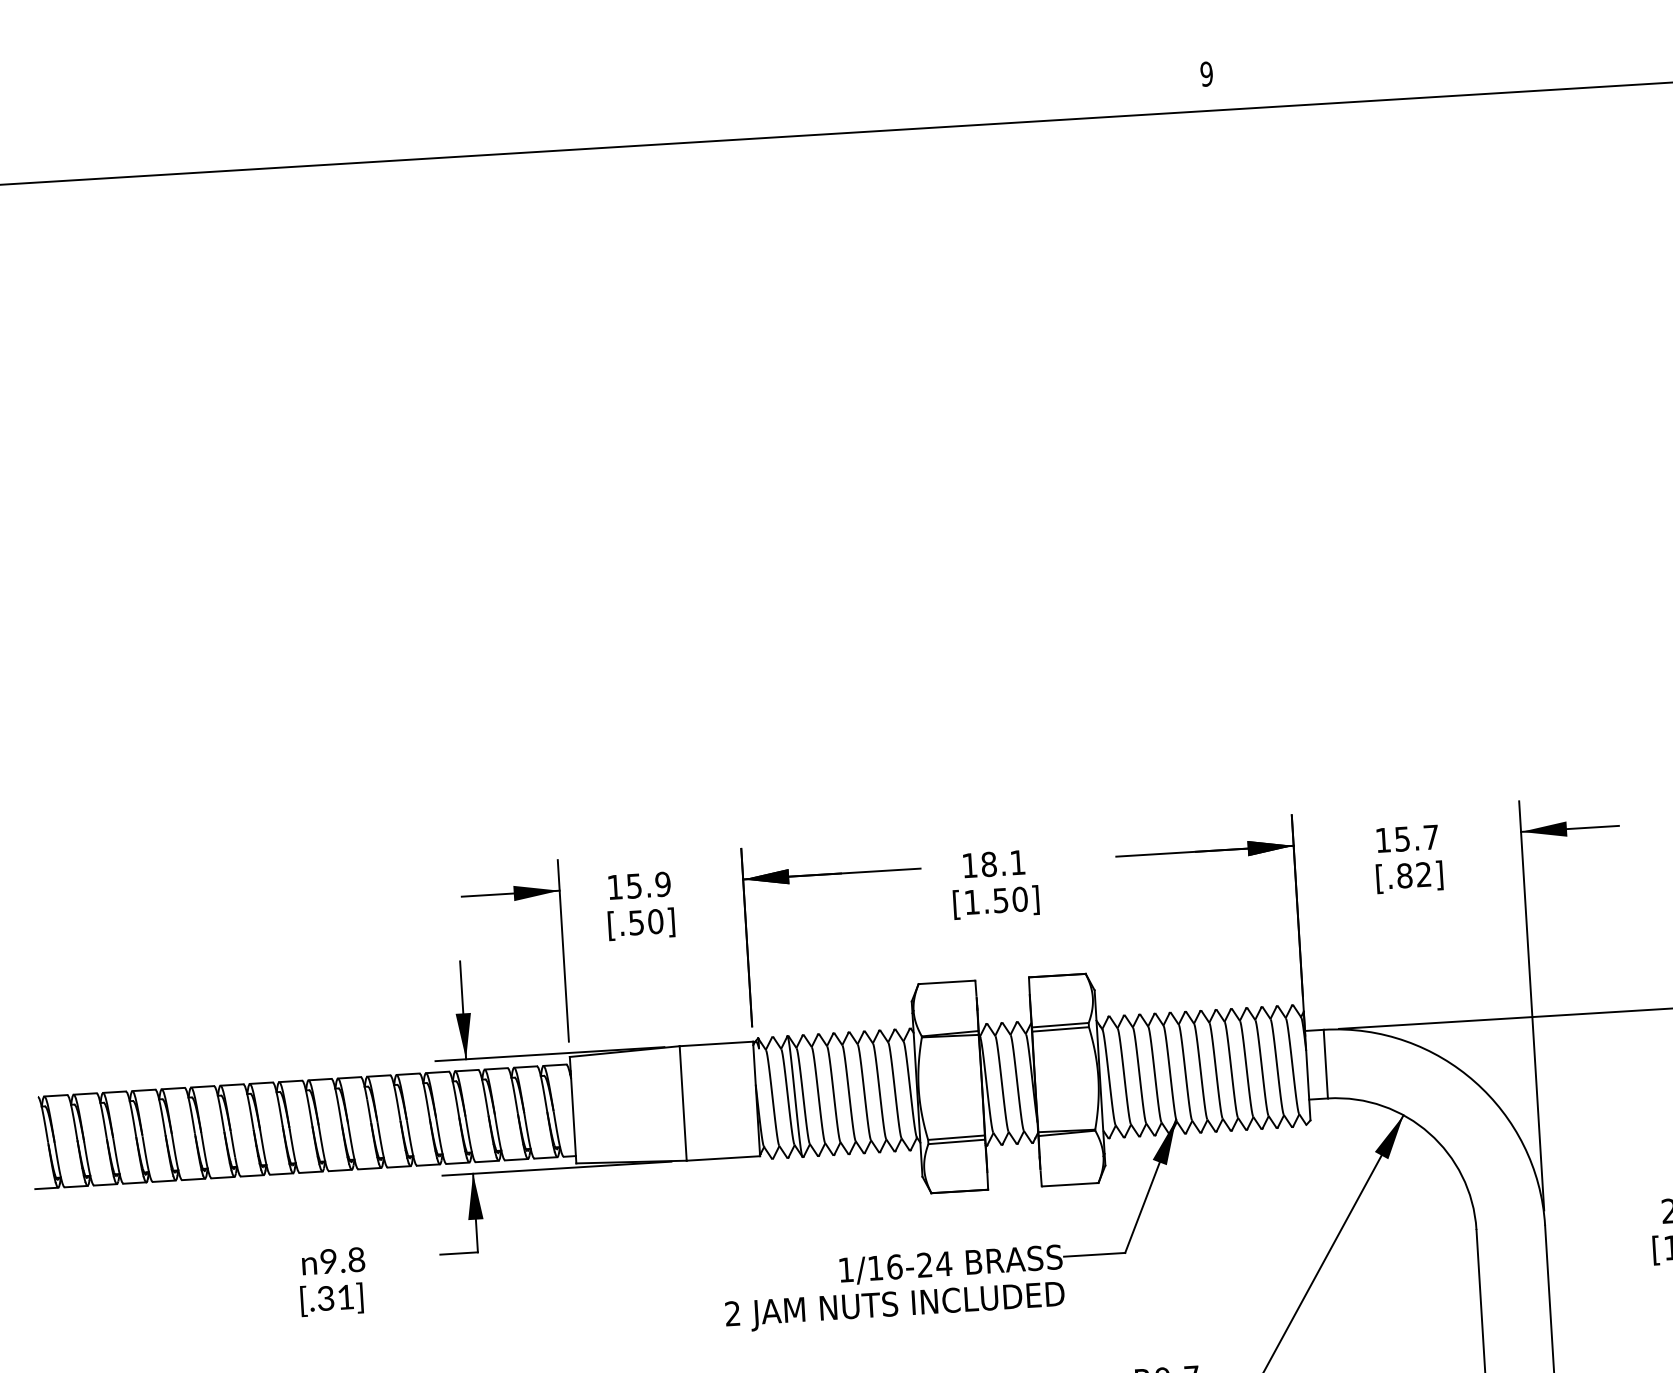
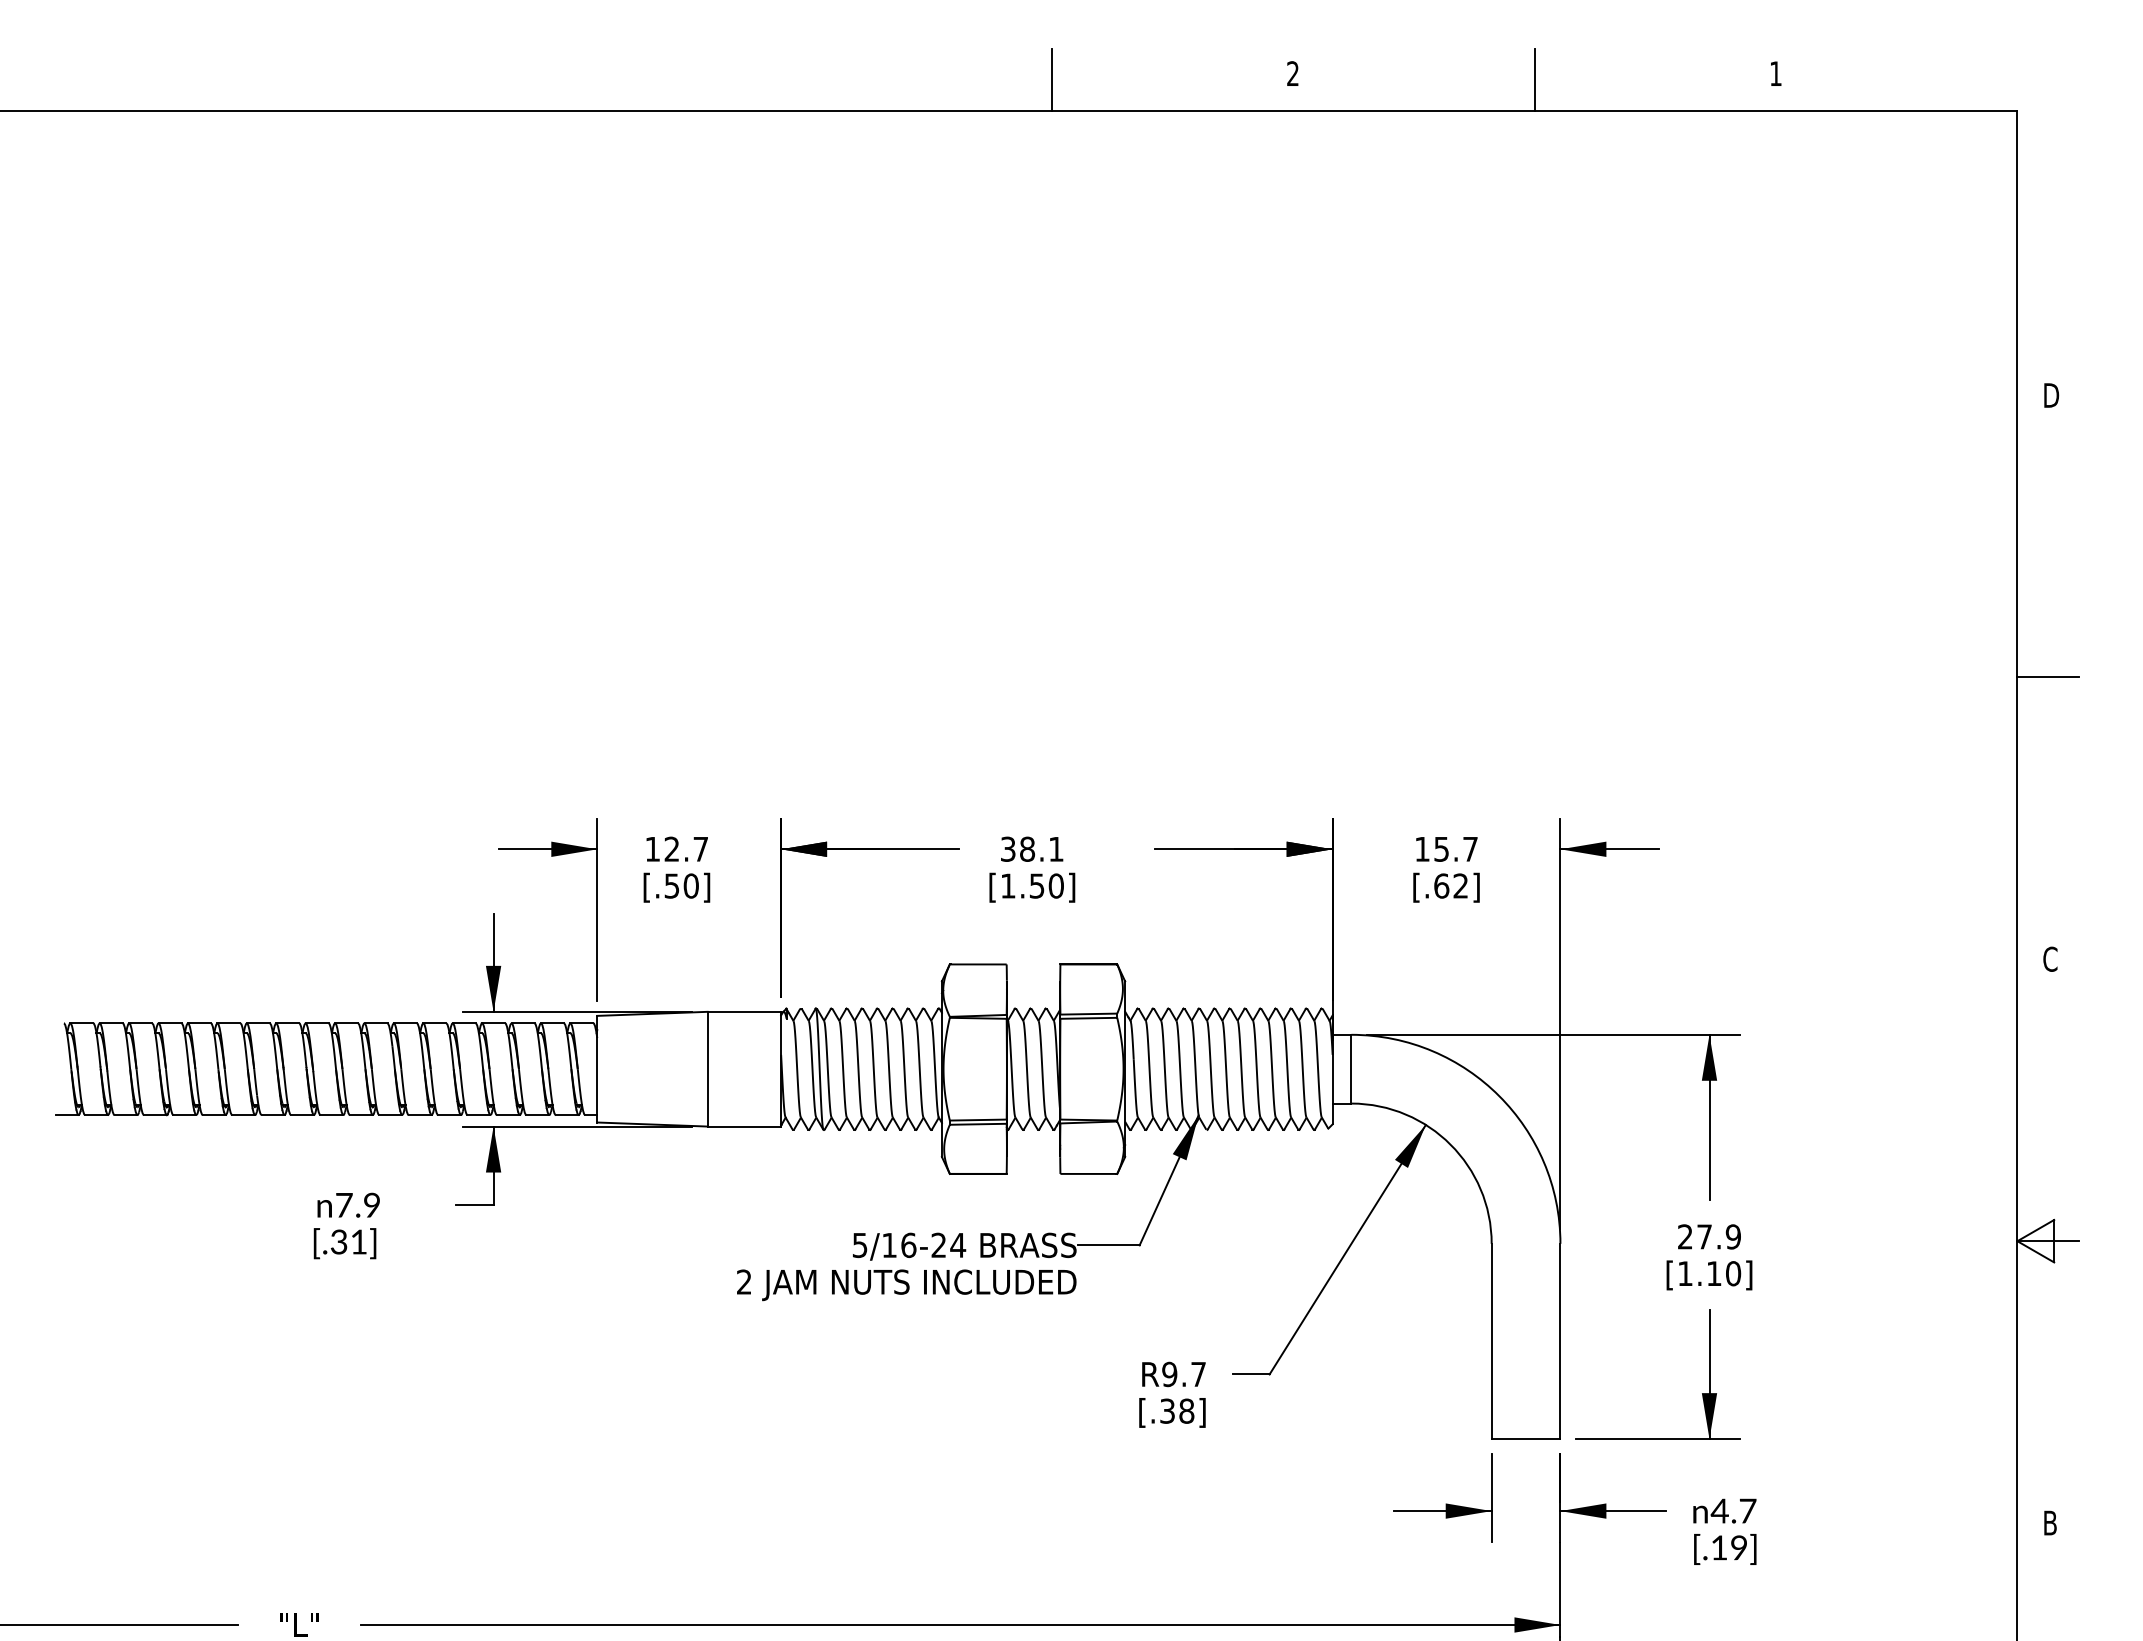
line: (1448, 65) -> (1534, 79), added
text: (1206, 73) -> (1292, 73), 9 -> 2
line: (966, 94) -> (1051, 79), added
text: (970, 864) -> (1008, 848), 18.1 -> 38.1
text: (1404, 875) -> (1441, 885), [.82] -> [.62]
text: (648, 884) -> (686, 848), 15.9 -> 12.7
text: (343, 1259) -> (358, 1204), 9.8 -> 7.9
text: (845, 1270) -> (859, 1245), 1/16-24 -> 5/16-24

